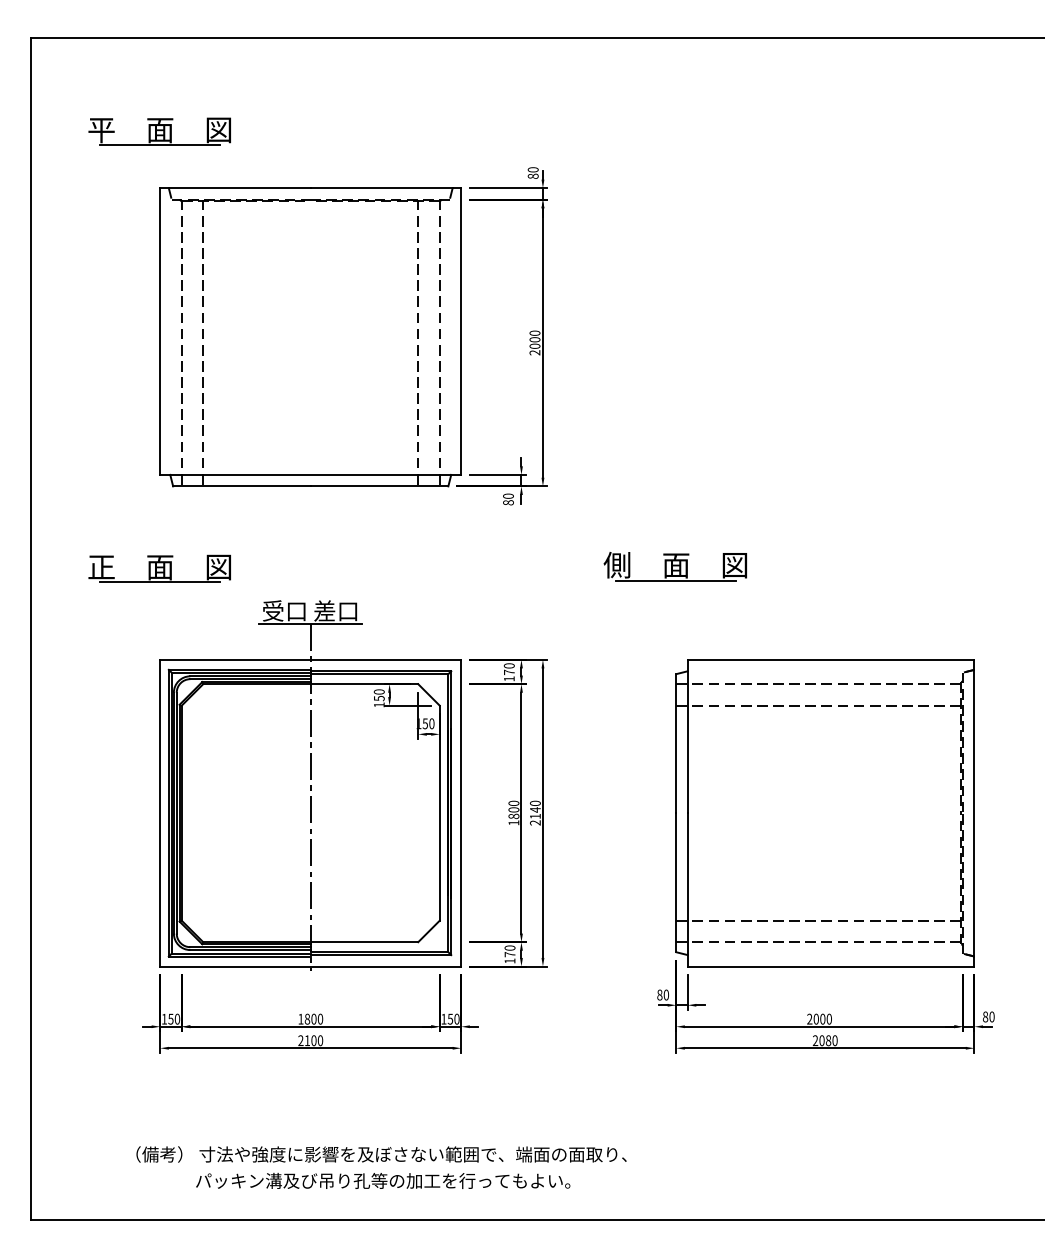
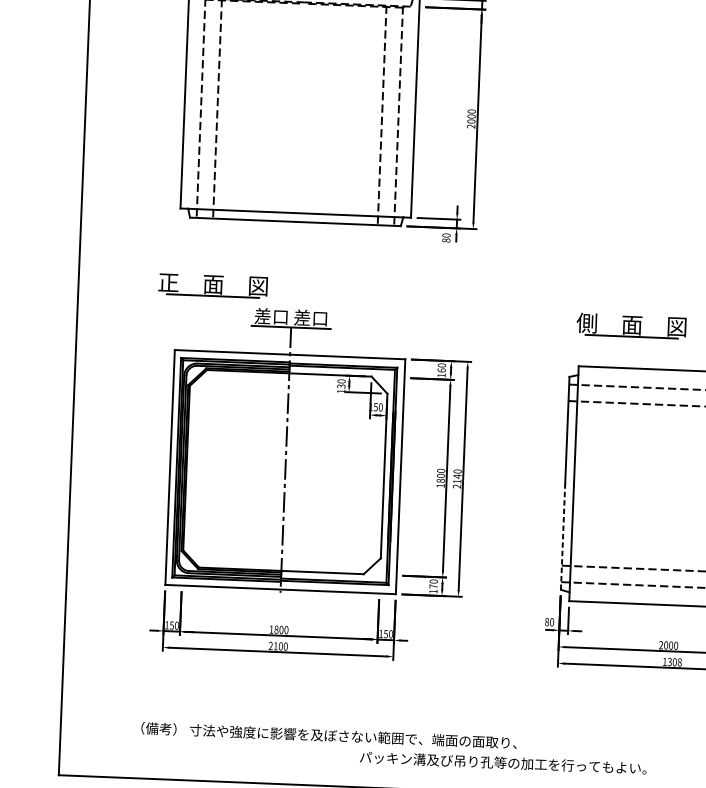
part: (674, 566) -> (630, 325), moved
part: (159, 568) -> (212, 285), moved
text: (272, 610) -> (262, 315), 受口 -> 差口
text: (508, 672) -> (441, 370), 170 -> 160
text: (378, 698) -> (340, 386), 150 -> 130
line: (676, 882) -> (563, 536), solid -> dashed
text: (824, 1040) -> (671, 661), 2080 -> 1308
text: (383, 1180) -> (503, 762), moved

